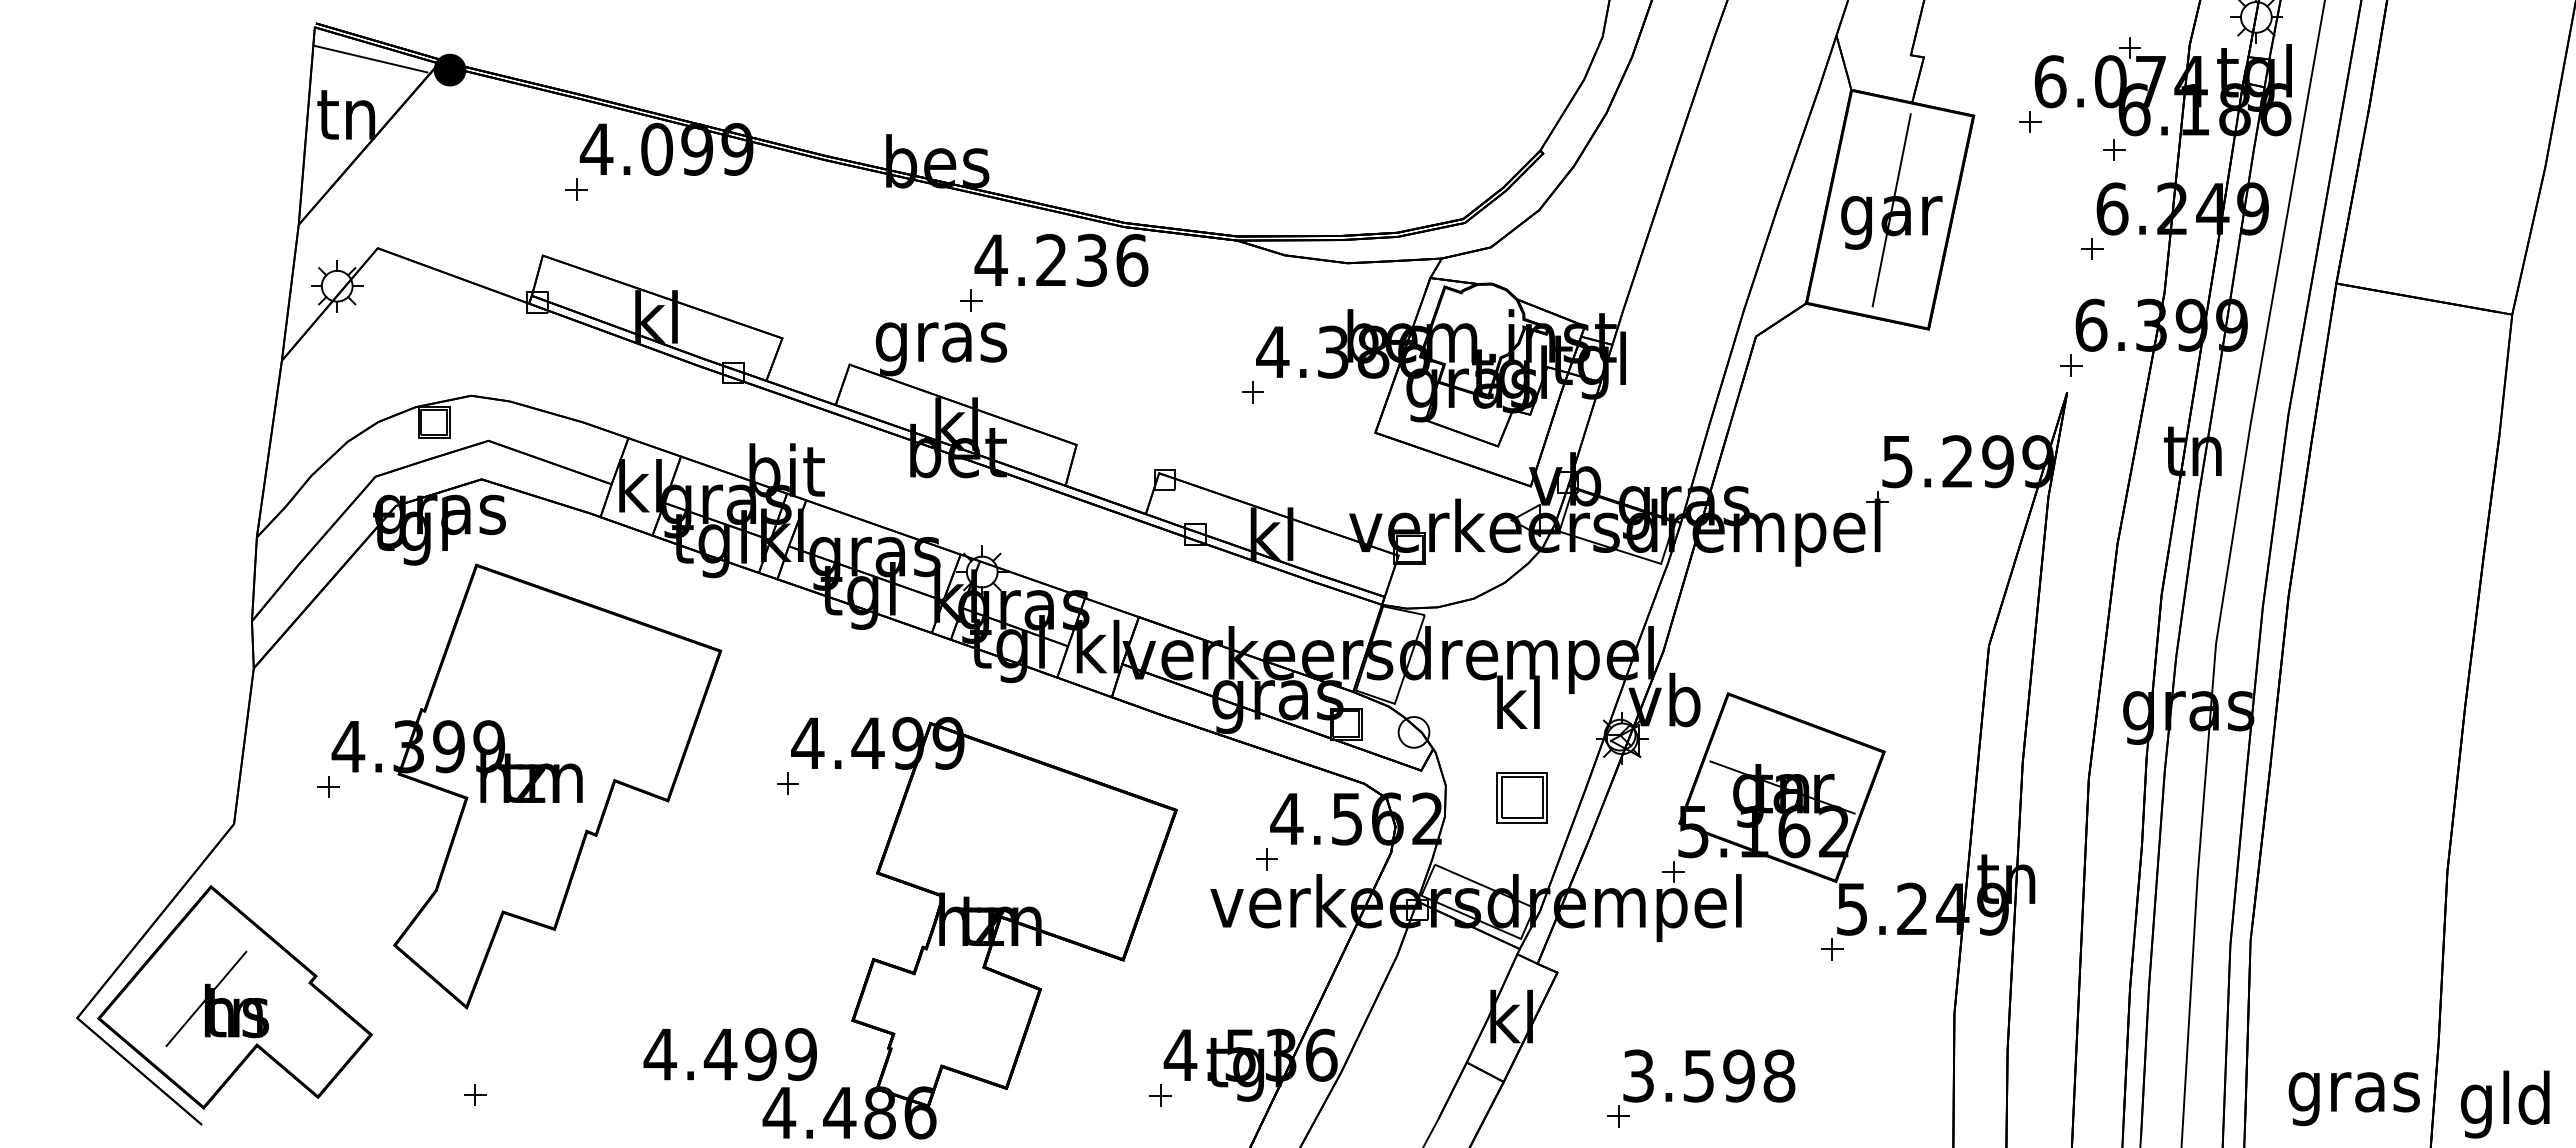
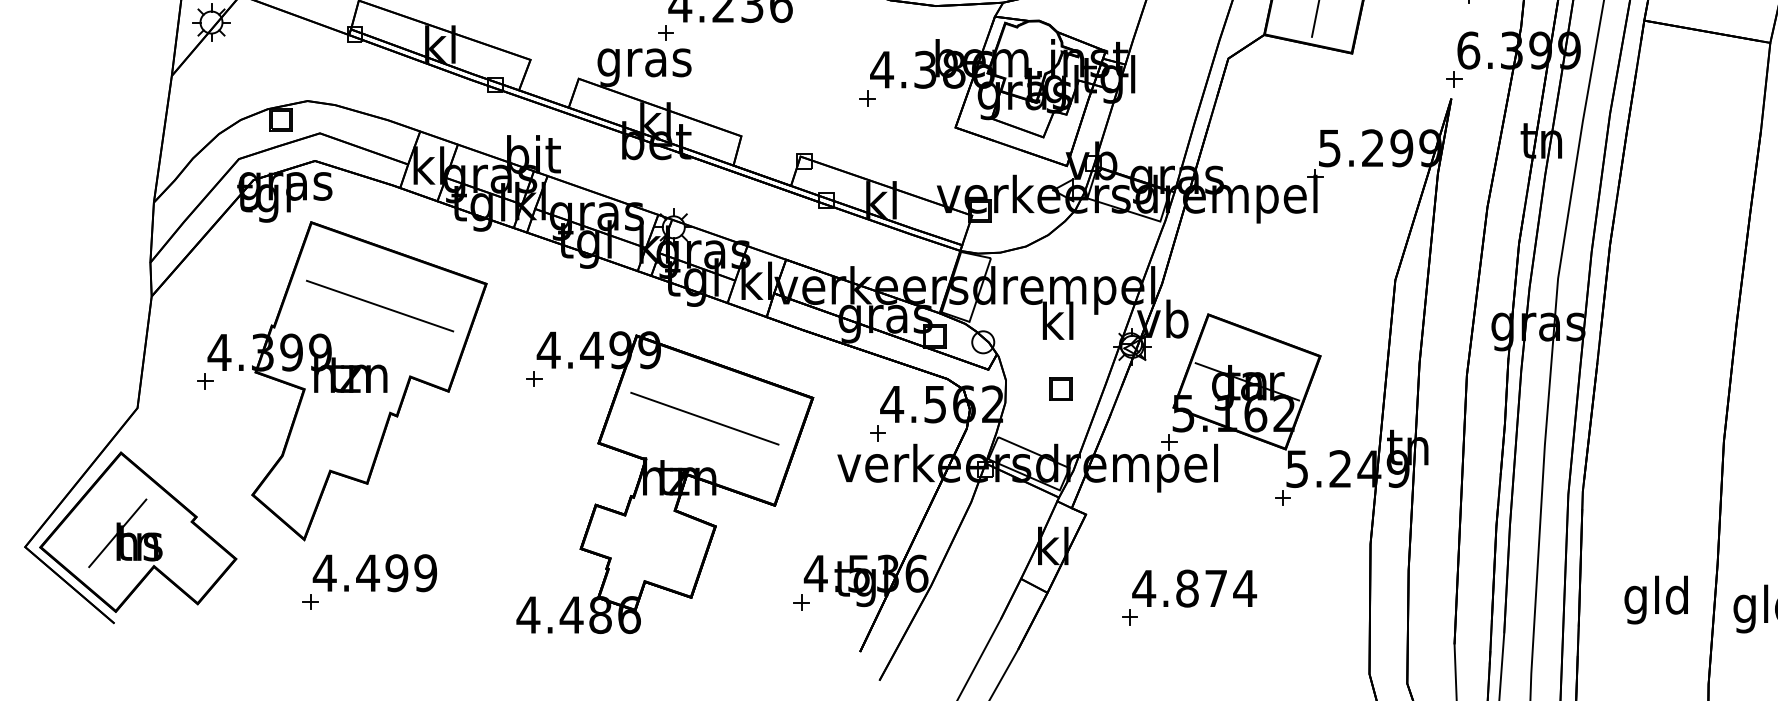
line: (572, 681) -> (380, 305), added
part: (1522, 798) -> (1060, 389), size x0.62
line: (1025, 838) -> (704, 418), added
text: (729, 1054) -> (374, 573), moved
text: (1708, 1075) -> (1194, 588), 3.598 -> 4.874
text: (2353, 1092) -> (1656, 600), gras -> gld

